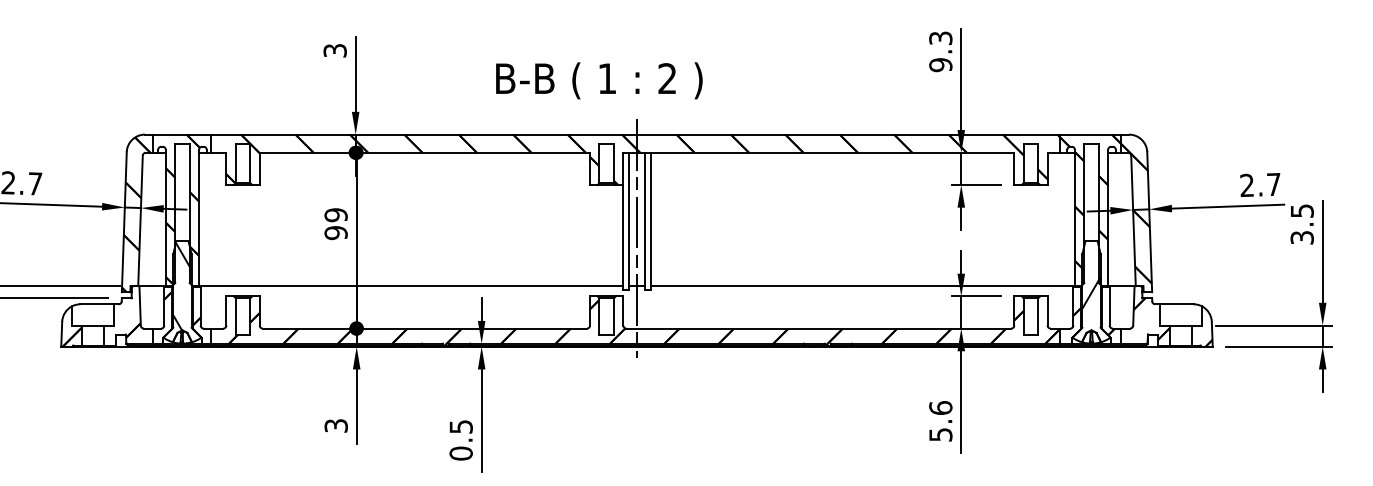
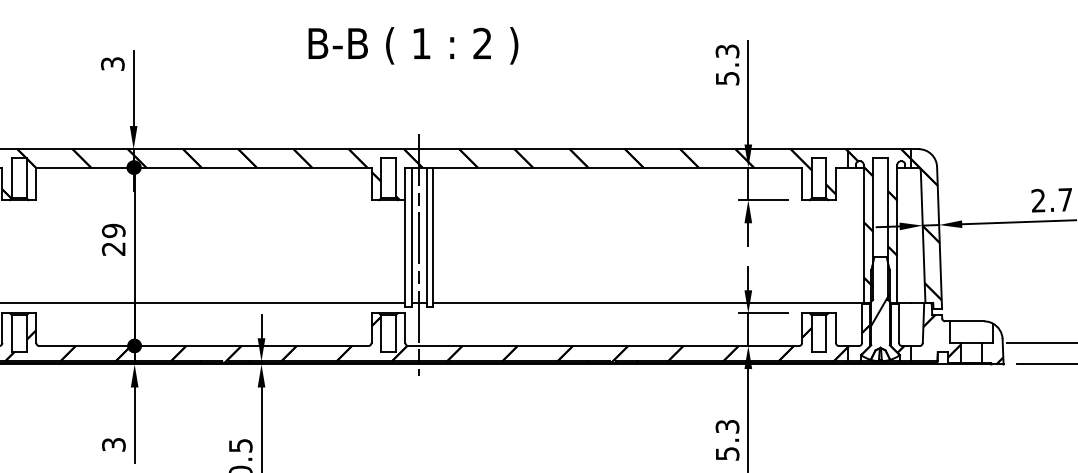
text: (940, 65) -> (727, 78), 9.3 -> 5.3
text: (599, 80) -> (413, 45), moved
text: (335, 233) -> (113, 249), 99 -> 29
text: (940, 407) -> (727, 426), 5.6 -> 5.3

